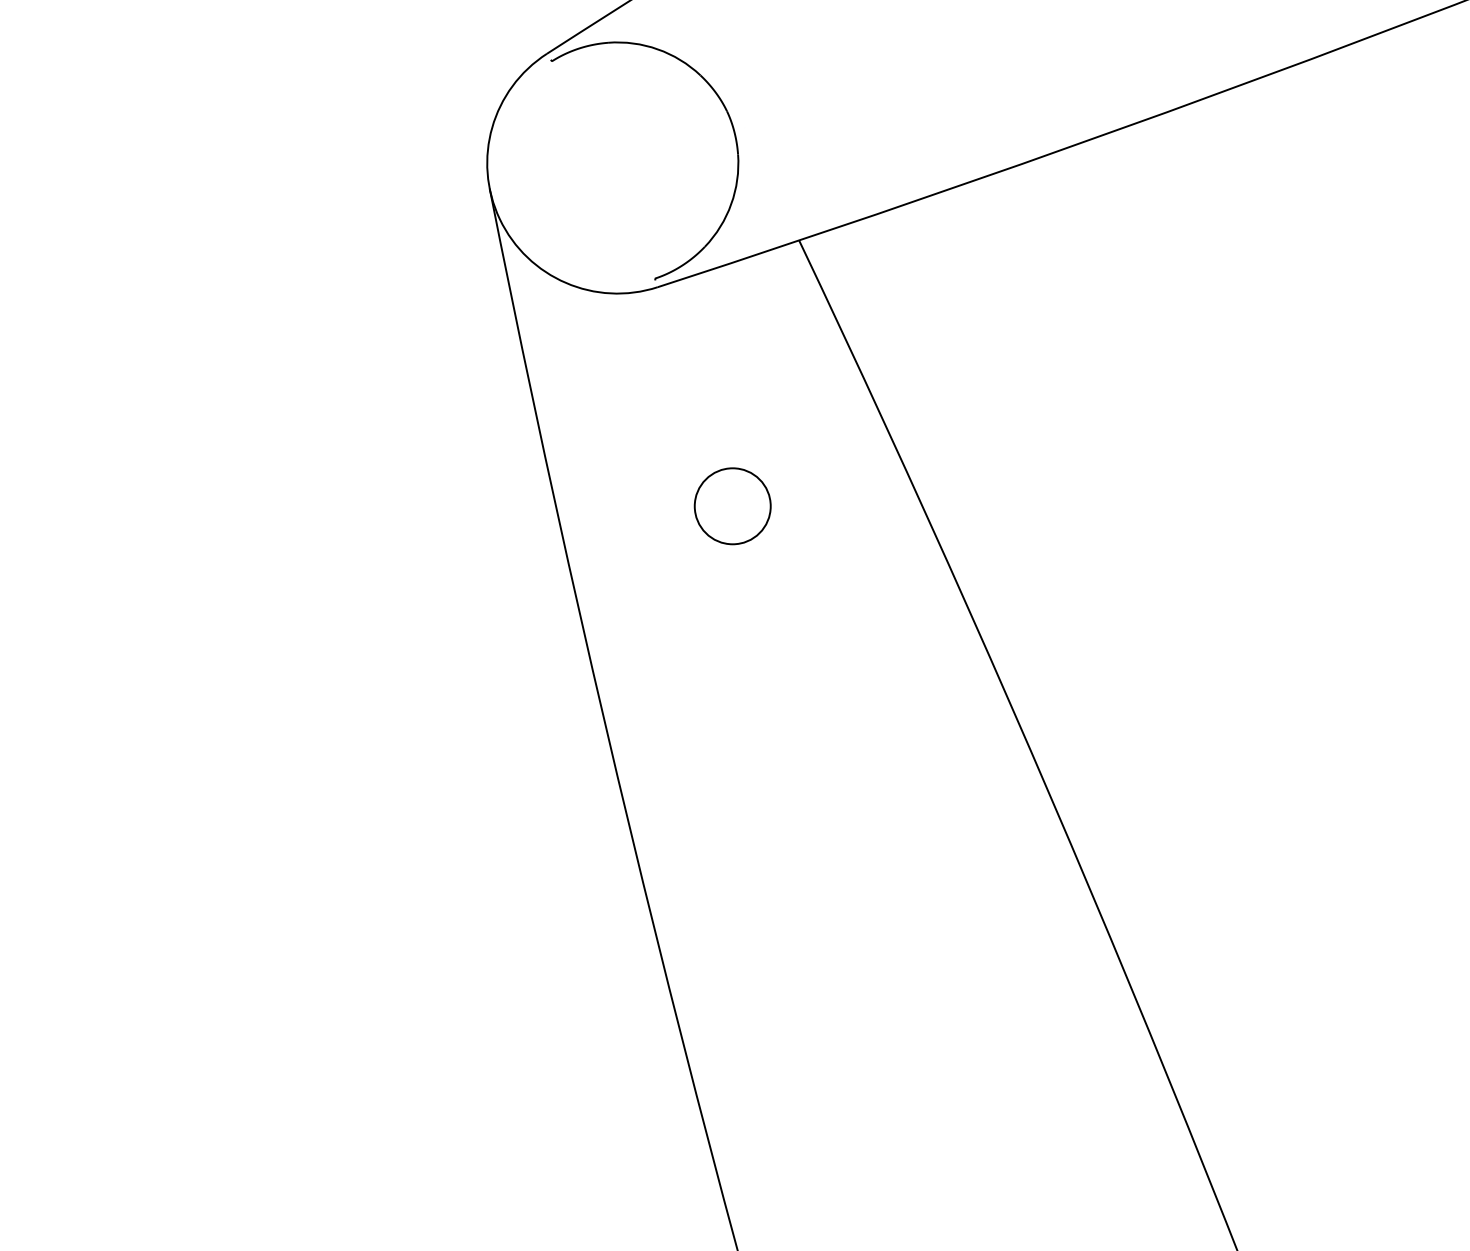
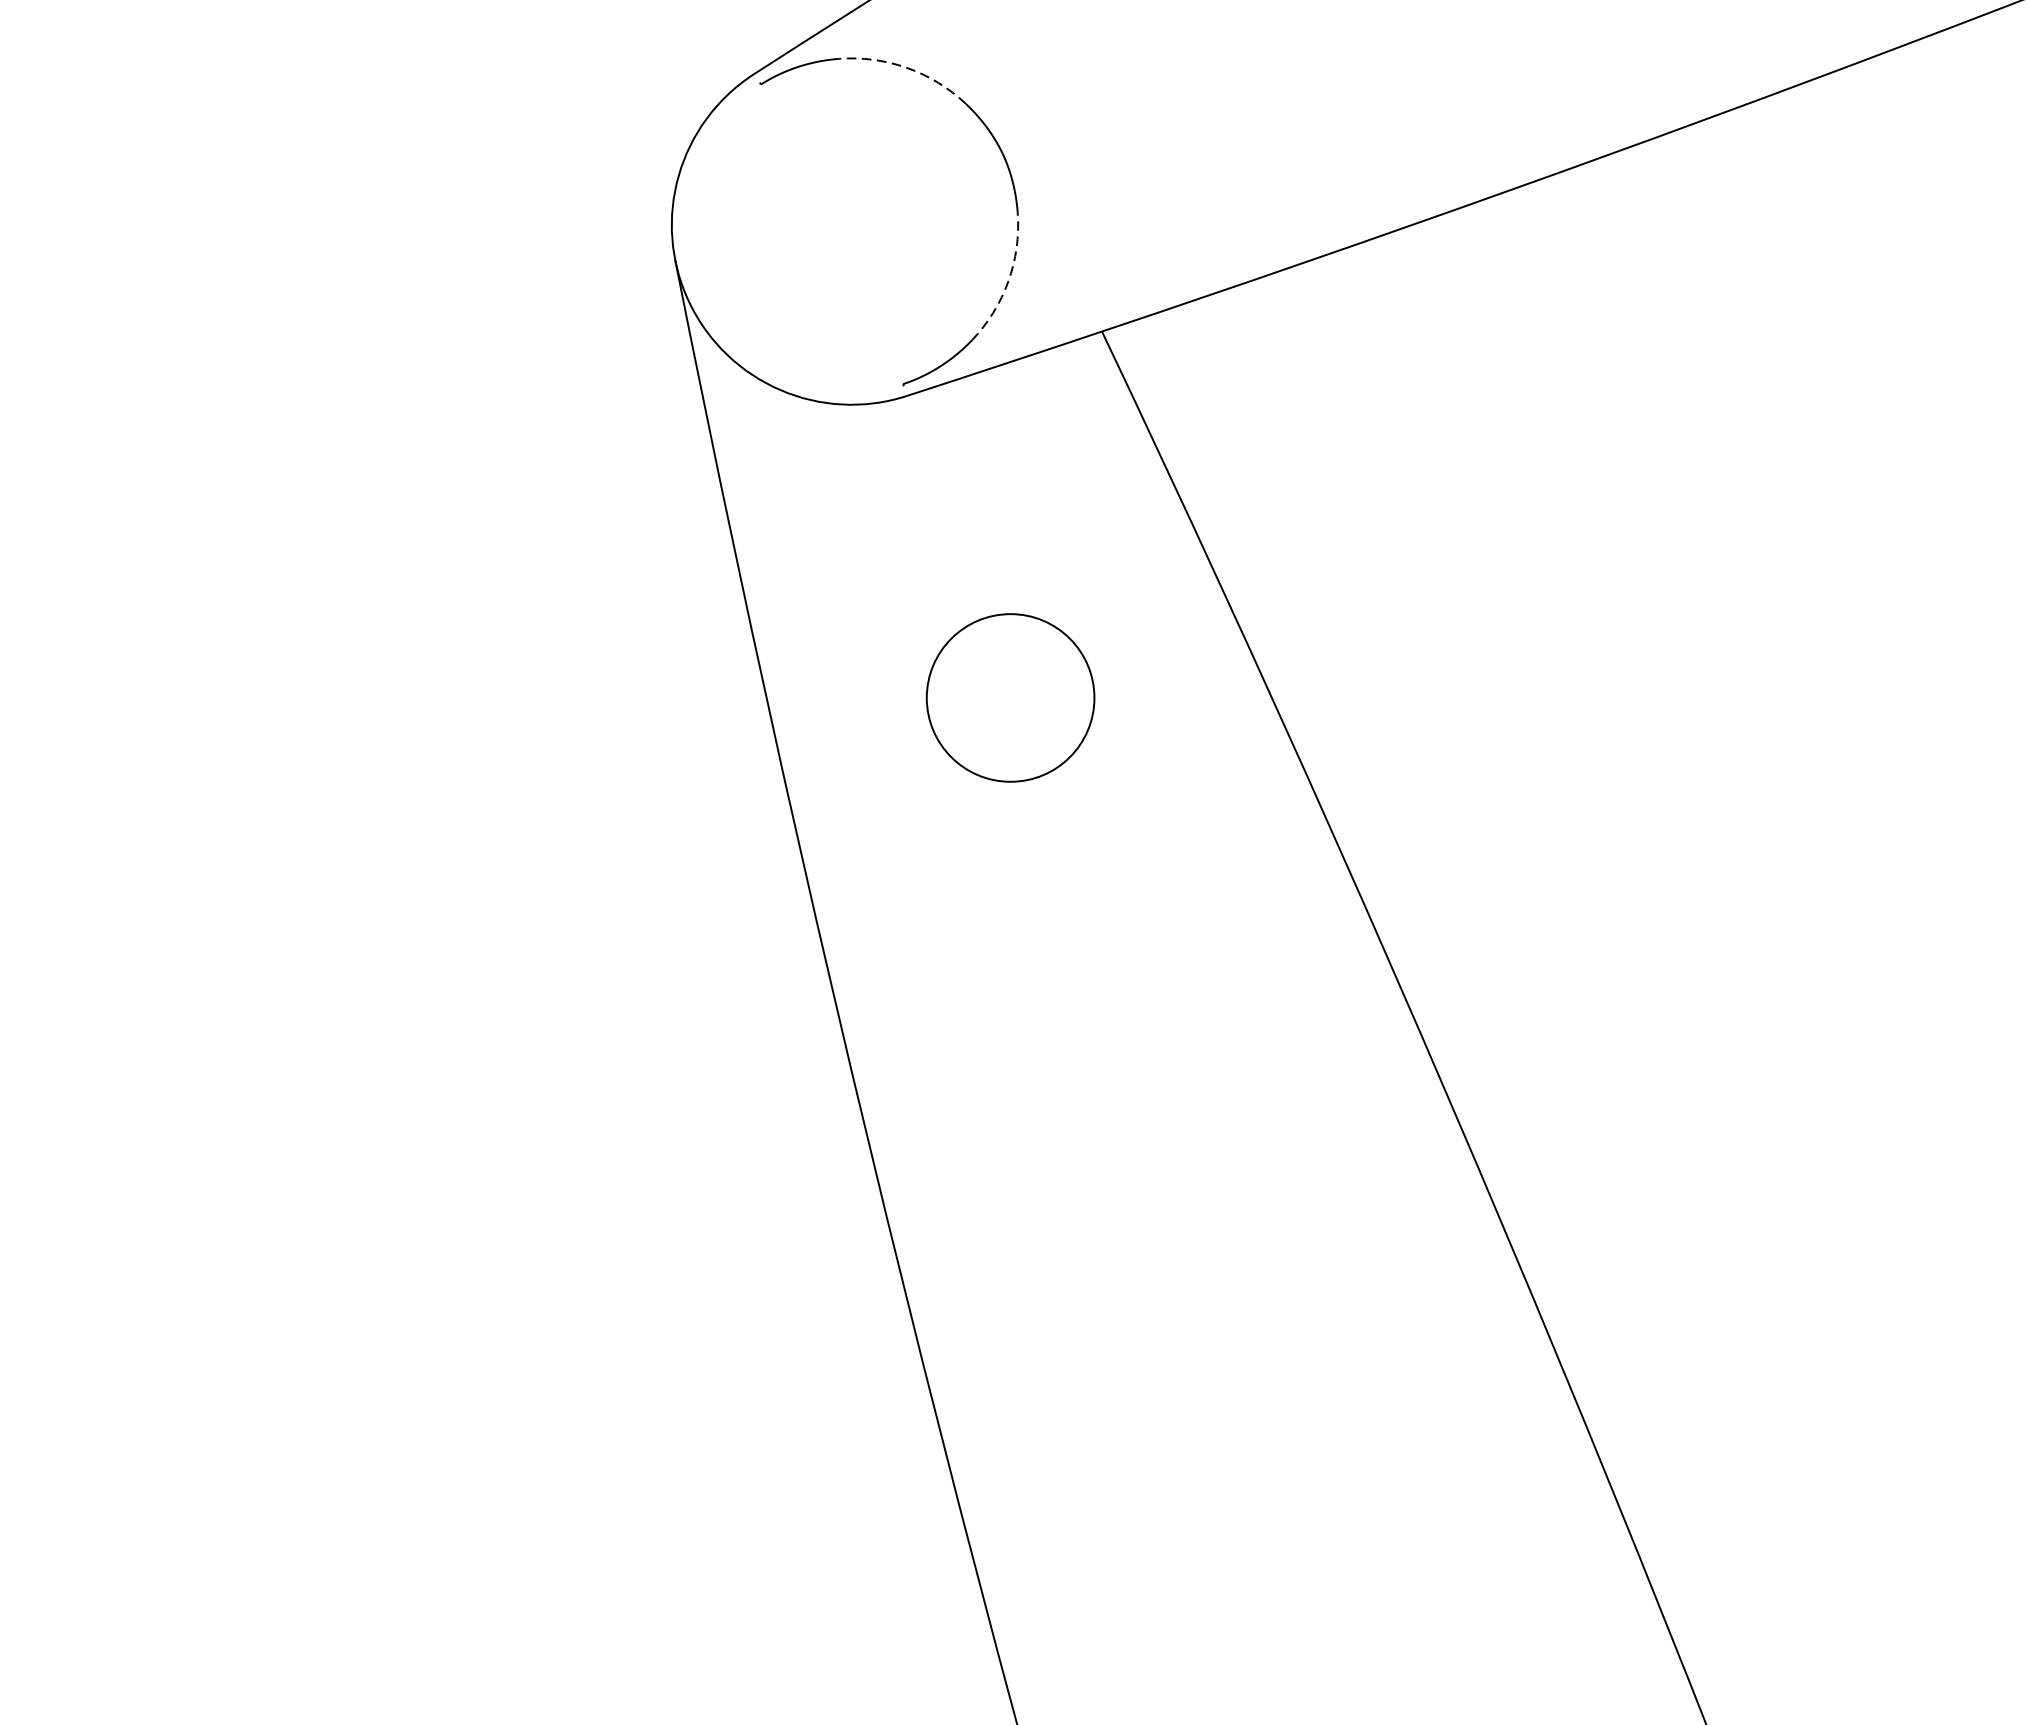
arc: (657, 49) -> (906, 68), solid -> dashed
arc: (731, 204) -> (1008, 281), solid -> dashed
circle: (732, 506) -> (1010, 698), size x1.6

